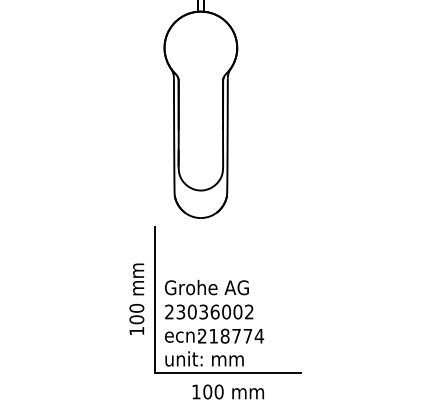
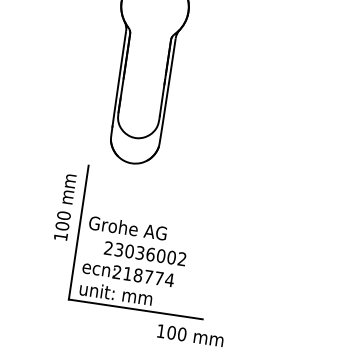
text: (136, 298) -> (64, 206), moved
text: (209, 311) -> (145, 253), moved
text: (227, 391) -> (189, 335), moved

